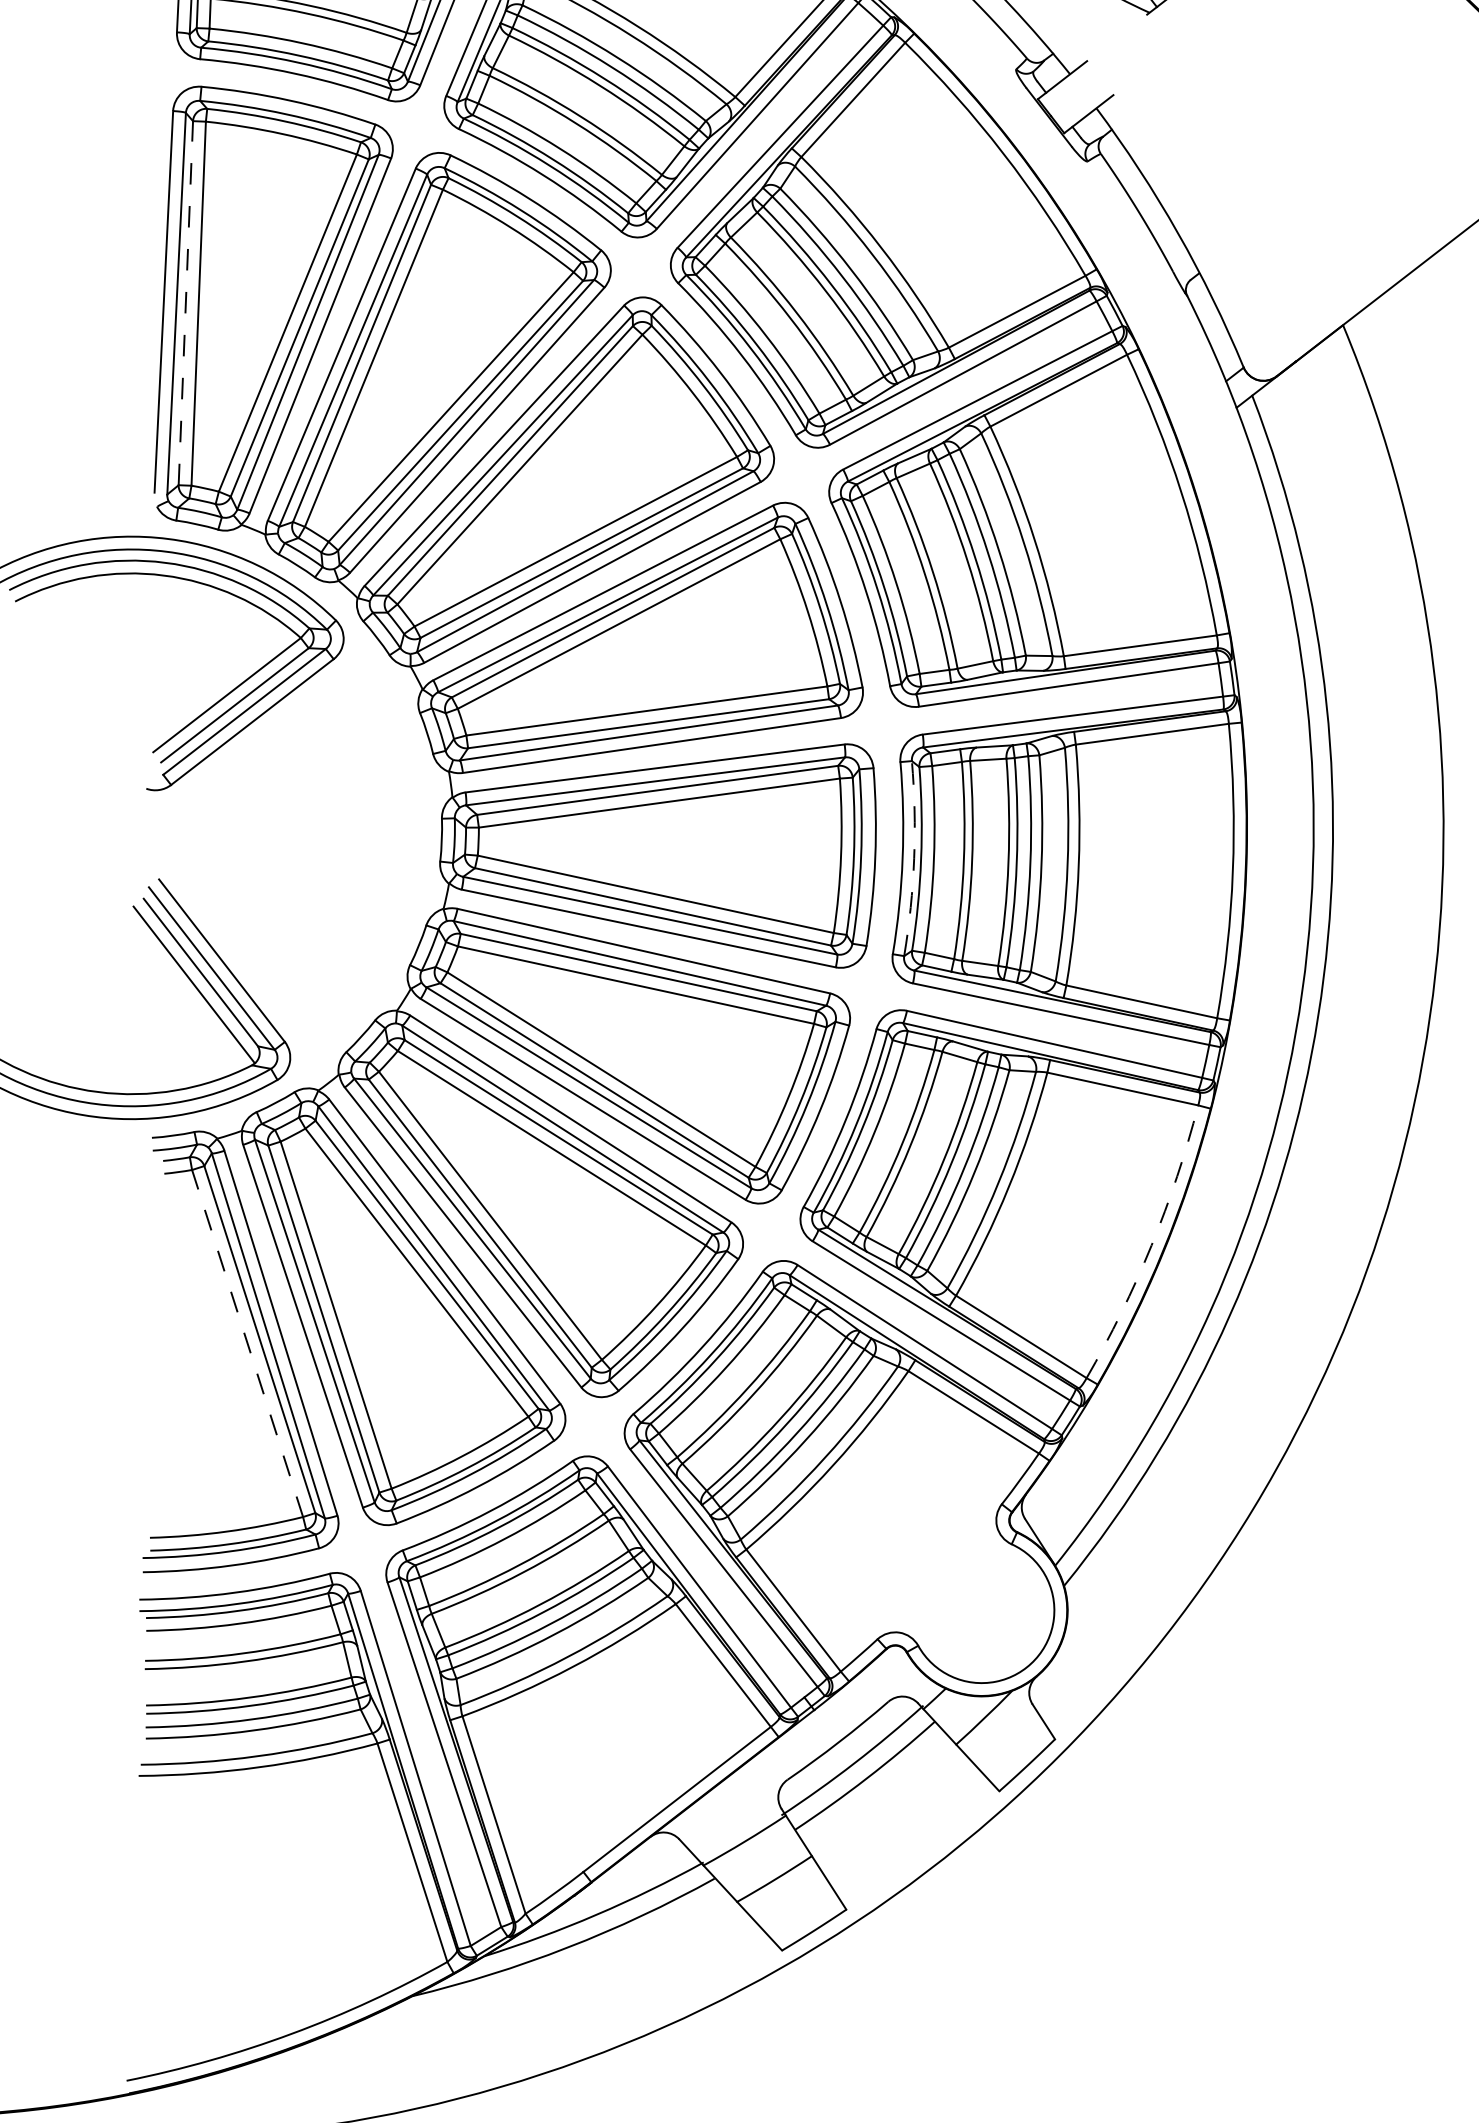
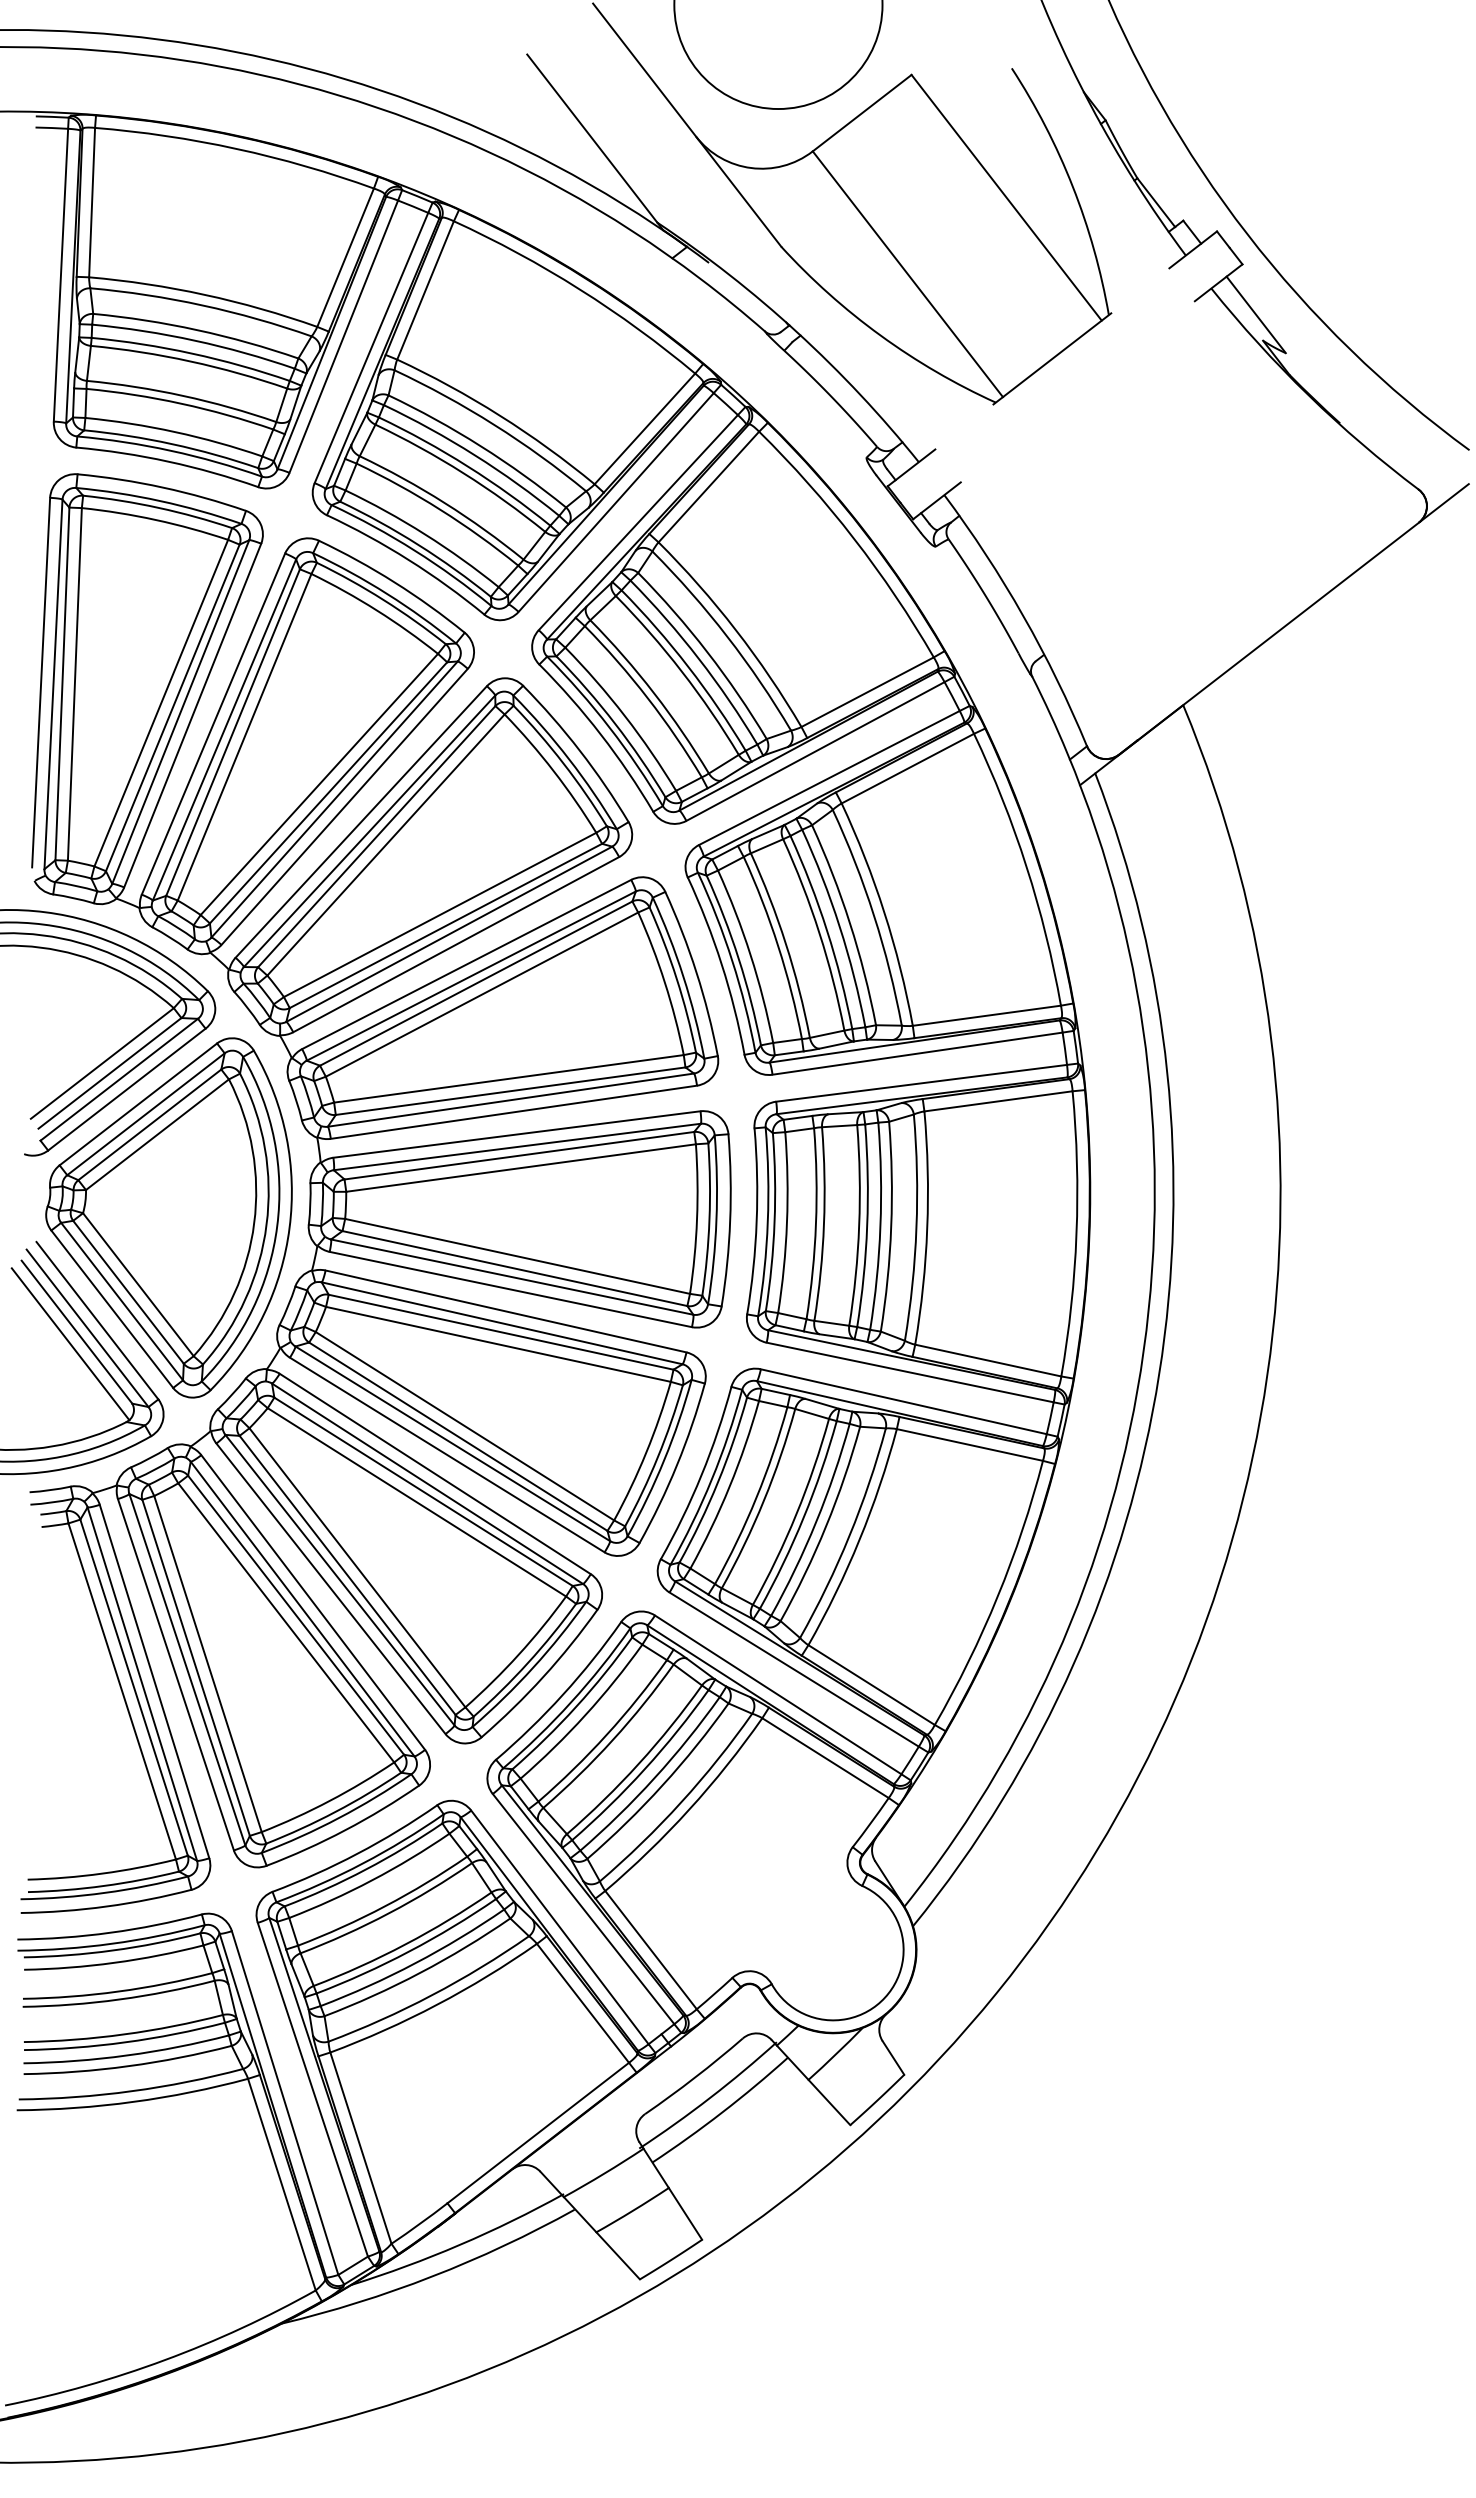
line: (185, 302) -> (62, 683), dashed -> solid
part: (295, 854) -> (168, 1217), added
arc: (913, 859) -> (767, 1222), dashed -> solid
arc: (1151, 1245) -> (997, 1596), dashed -> solid
line: (247, 1342) -> (122, 1690), dashed -> solid

